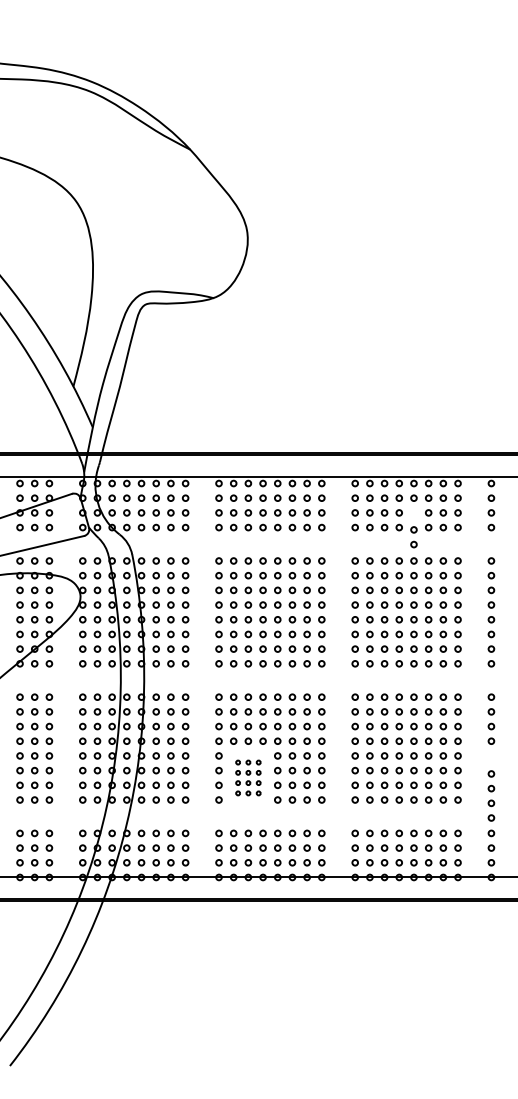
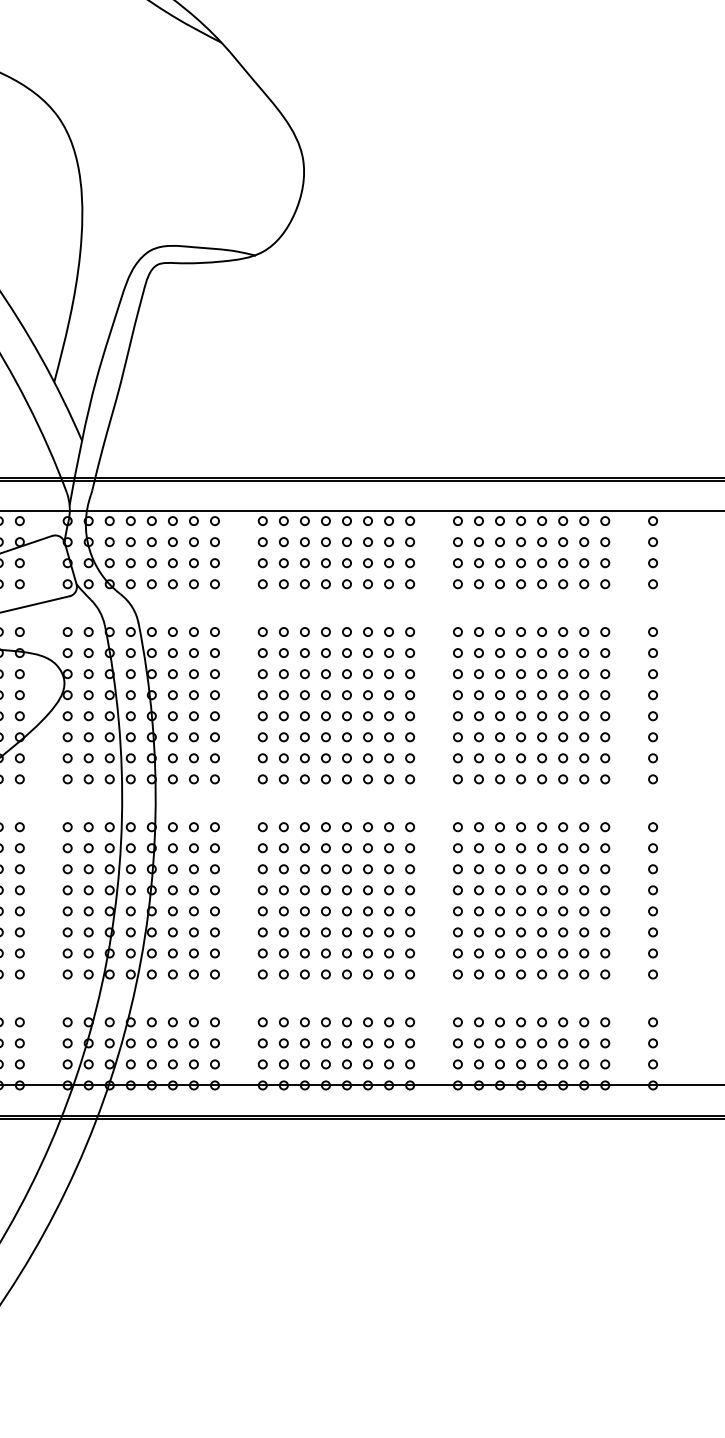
part: (413, 537) -> (541, 574), moved
part: (248, 777) -> (305, 942), size x1.43
part: (491, 795) -> (653, 942), moved

